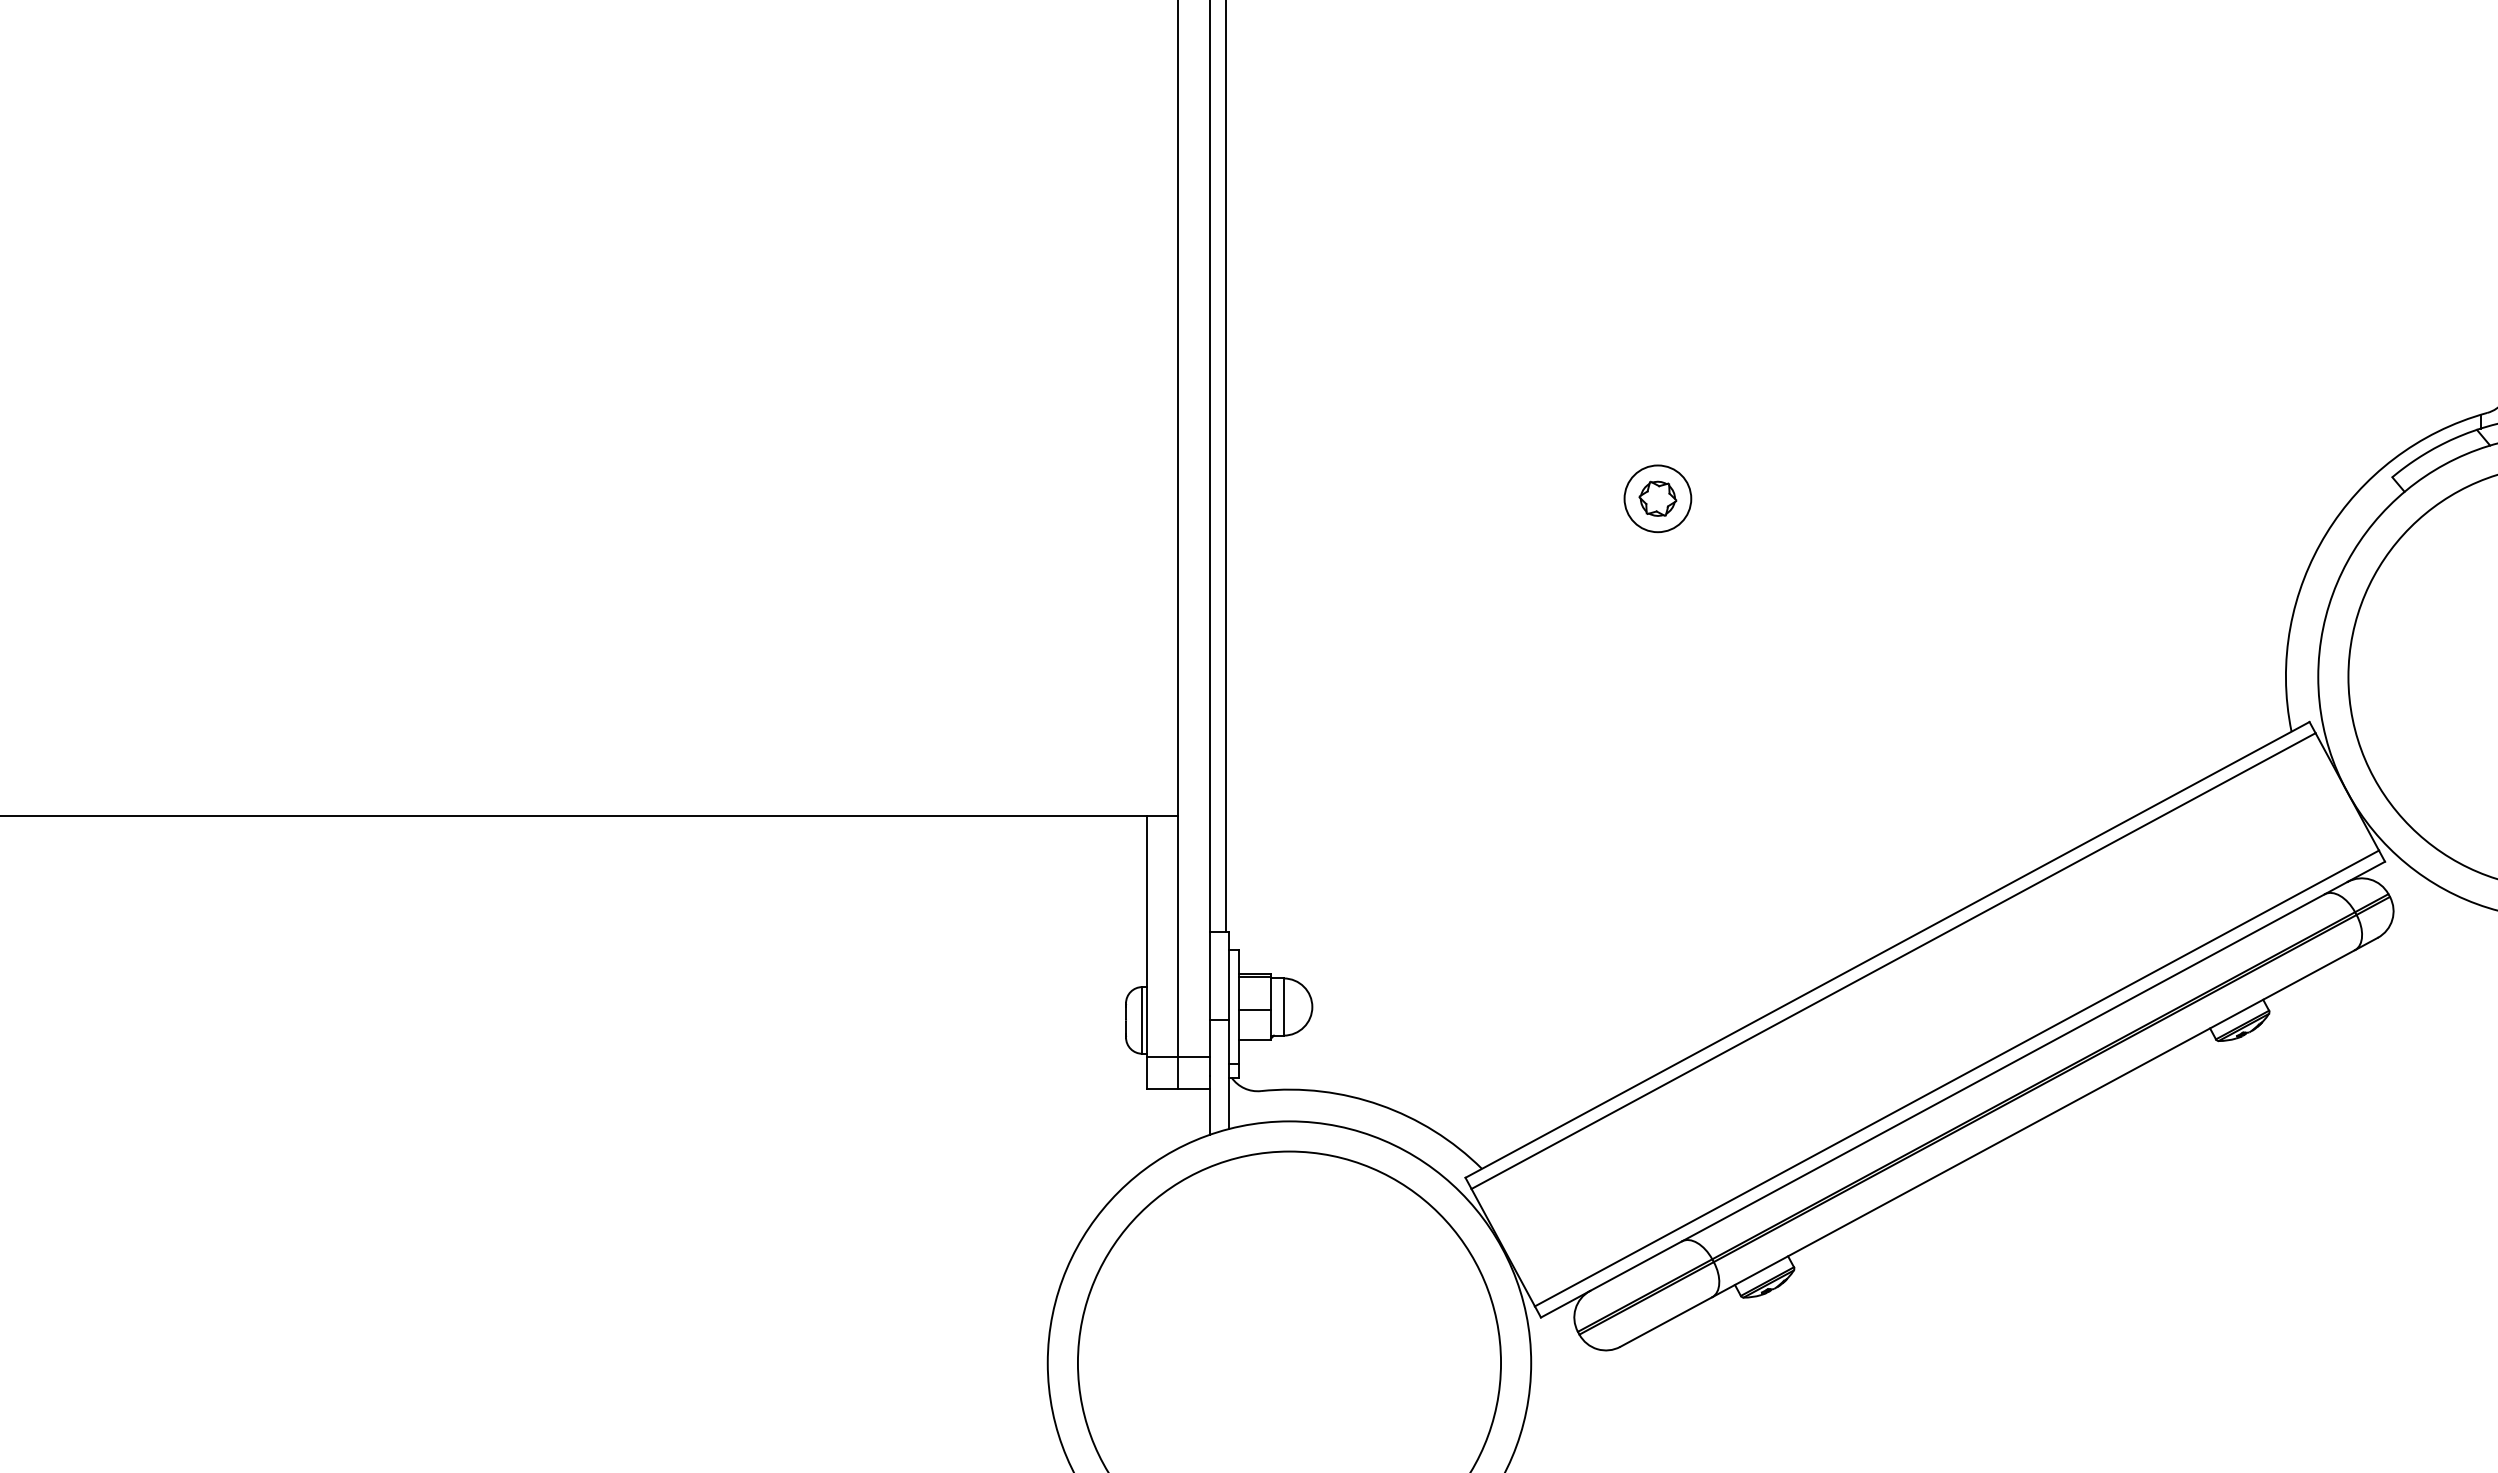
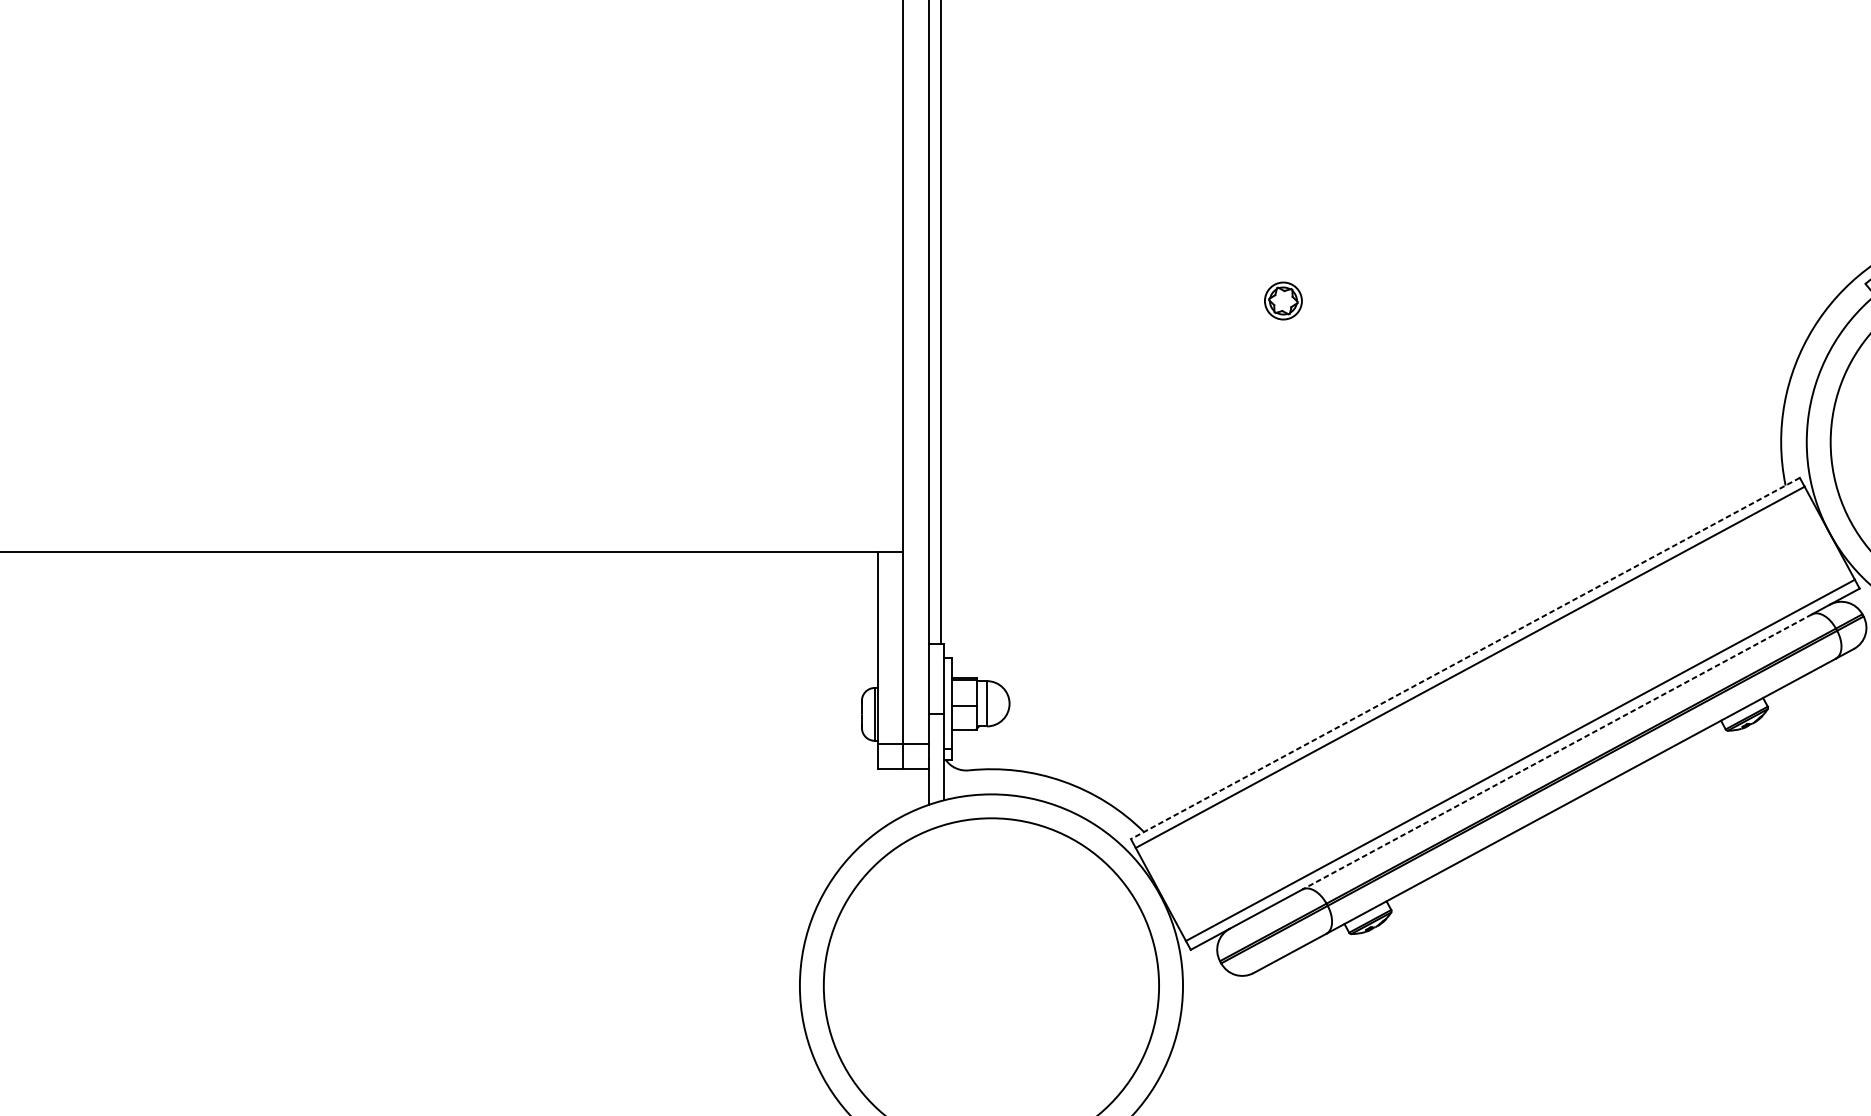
circle: (1657, 498) -> (1283, 300), size x0.7
line: (1887, 949) -> (1465, 658), solid -> dashed
line: (2002, 1068) -> (1556, 752), solid -> dashed

